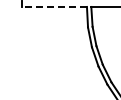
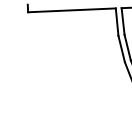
line: (54, 6) -> (72, 9), dashed -> solid

